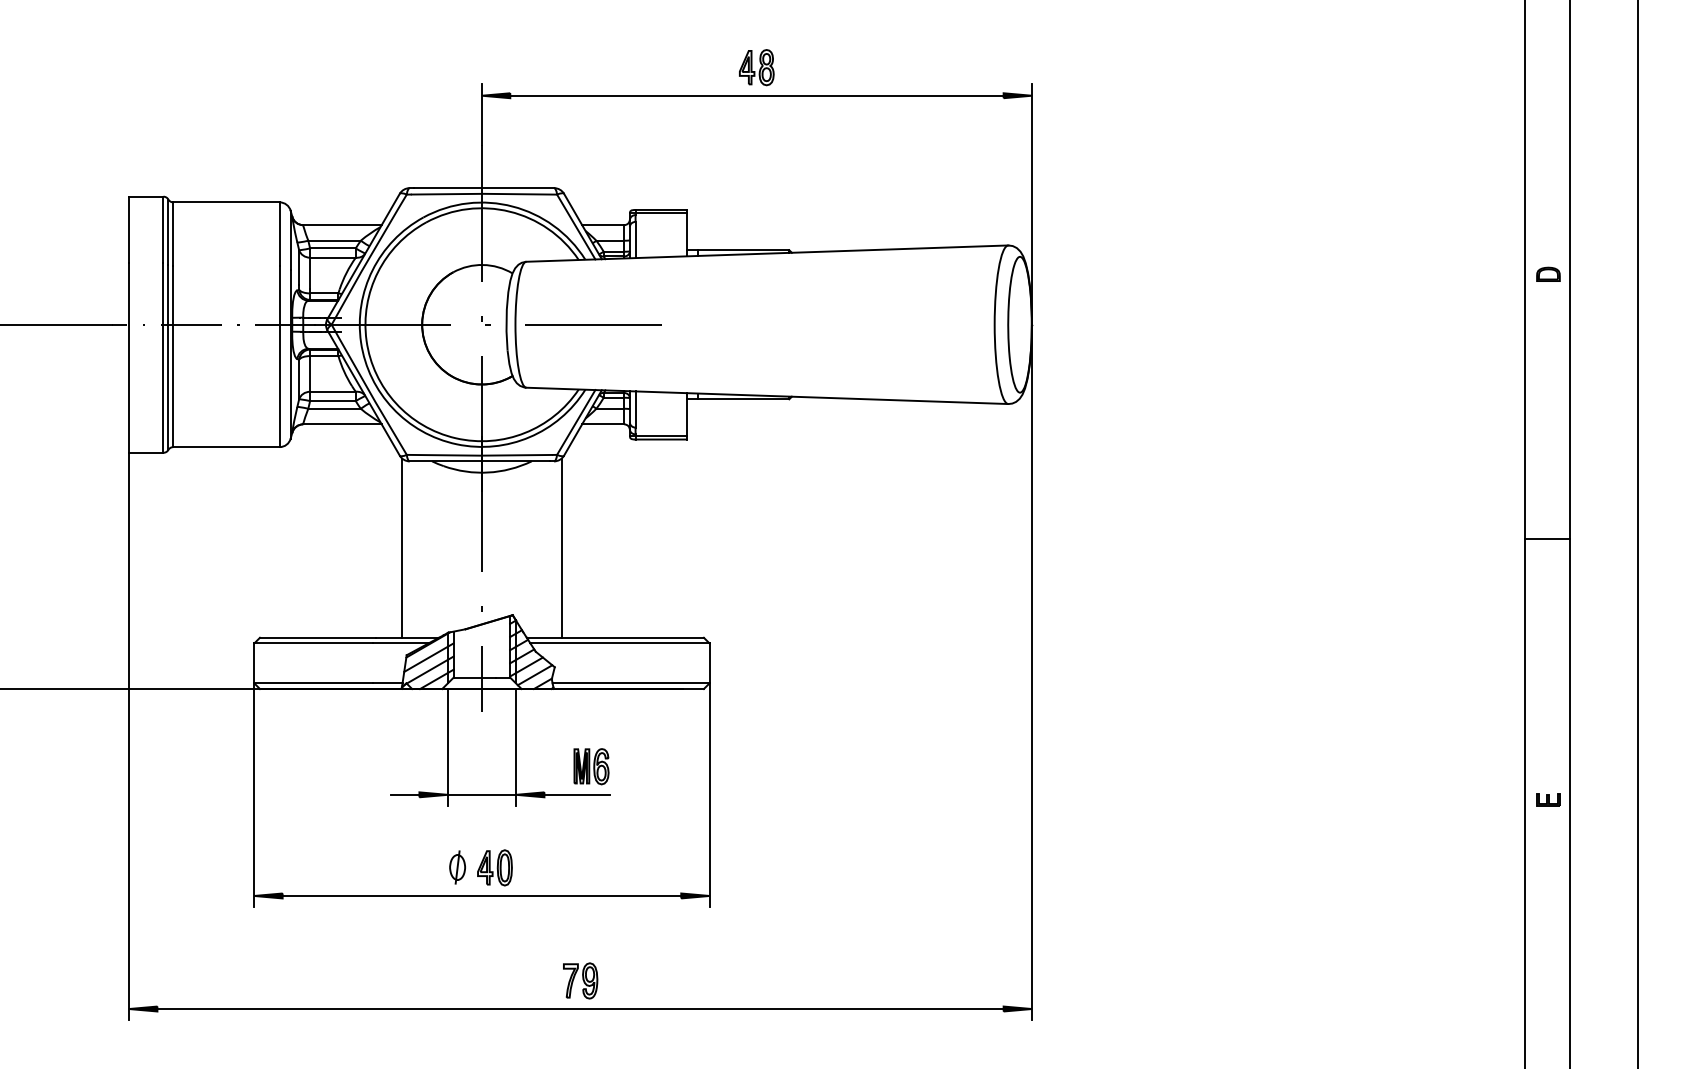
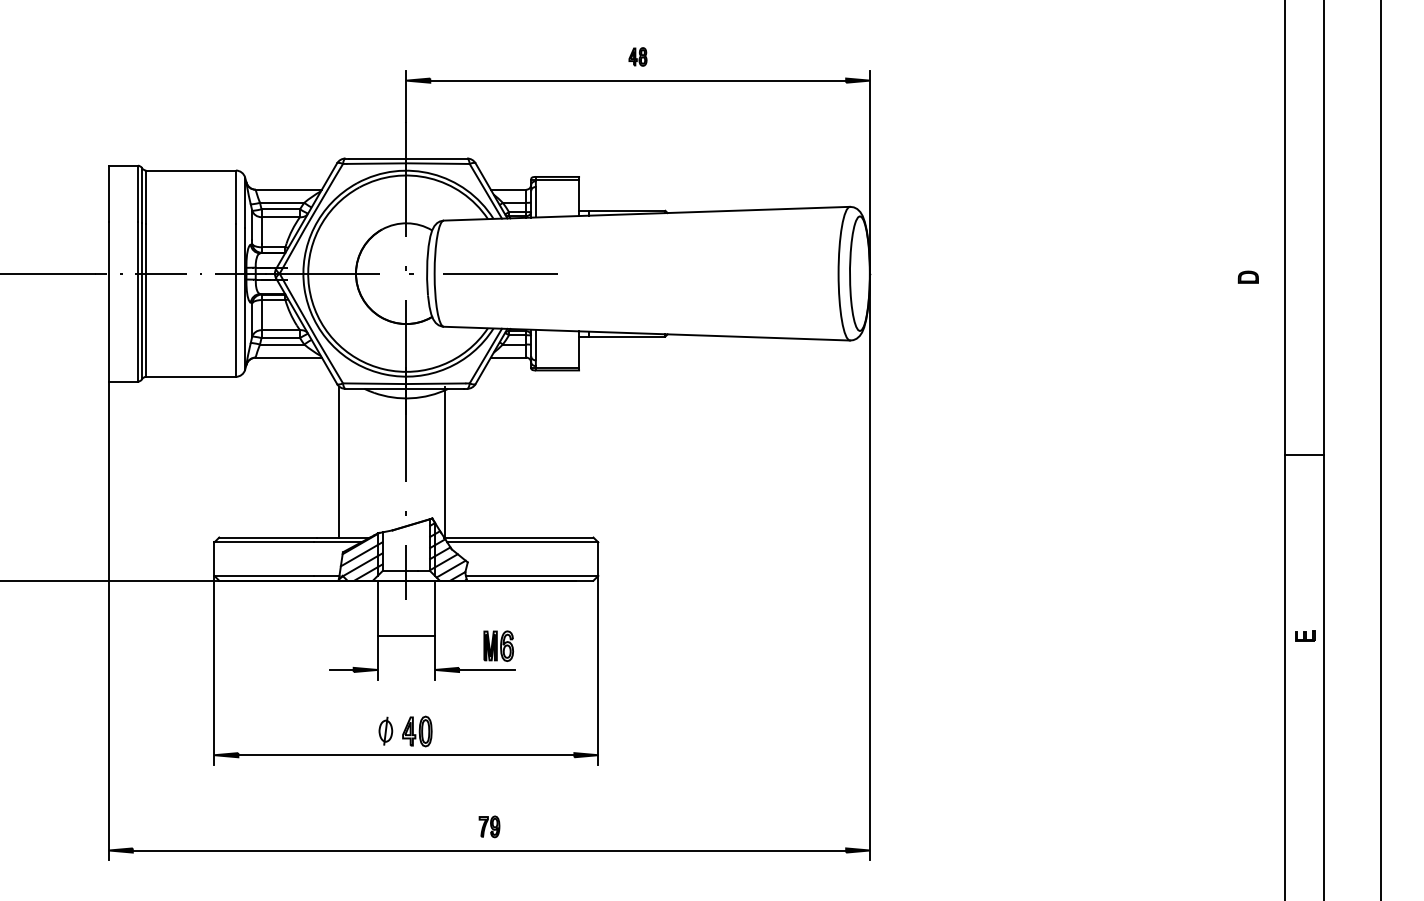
part: (756, 67) -> (637, 56), size x0.6
part: (1547, 273) -> (1247, 276), moved
line: (561, 547) -> (444, 461), moved
line: (482, 794) -> (406, 635), moved
part: (1548, 799) -> (1305, 635), moved
part: (580, 980) -> (489, 826), size x0.7

